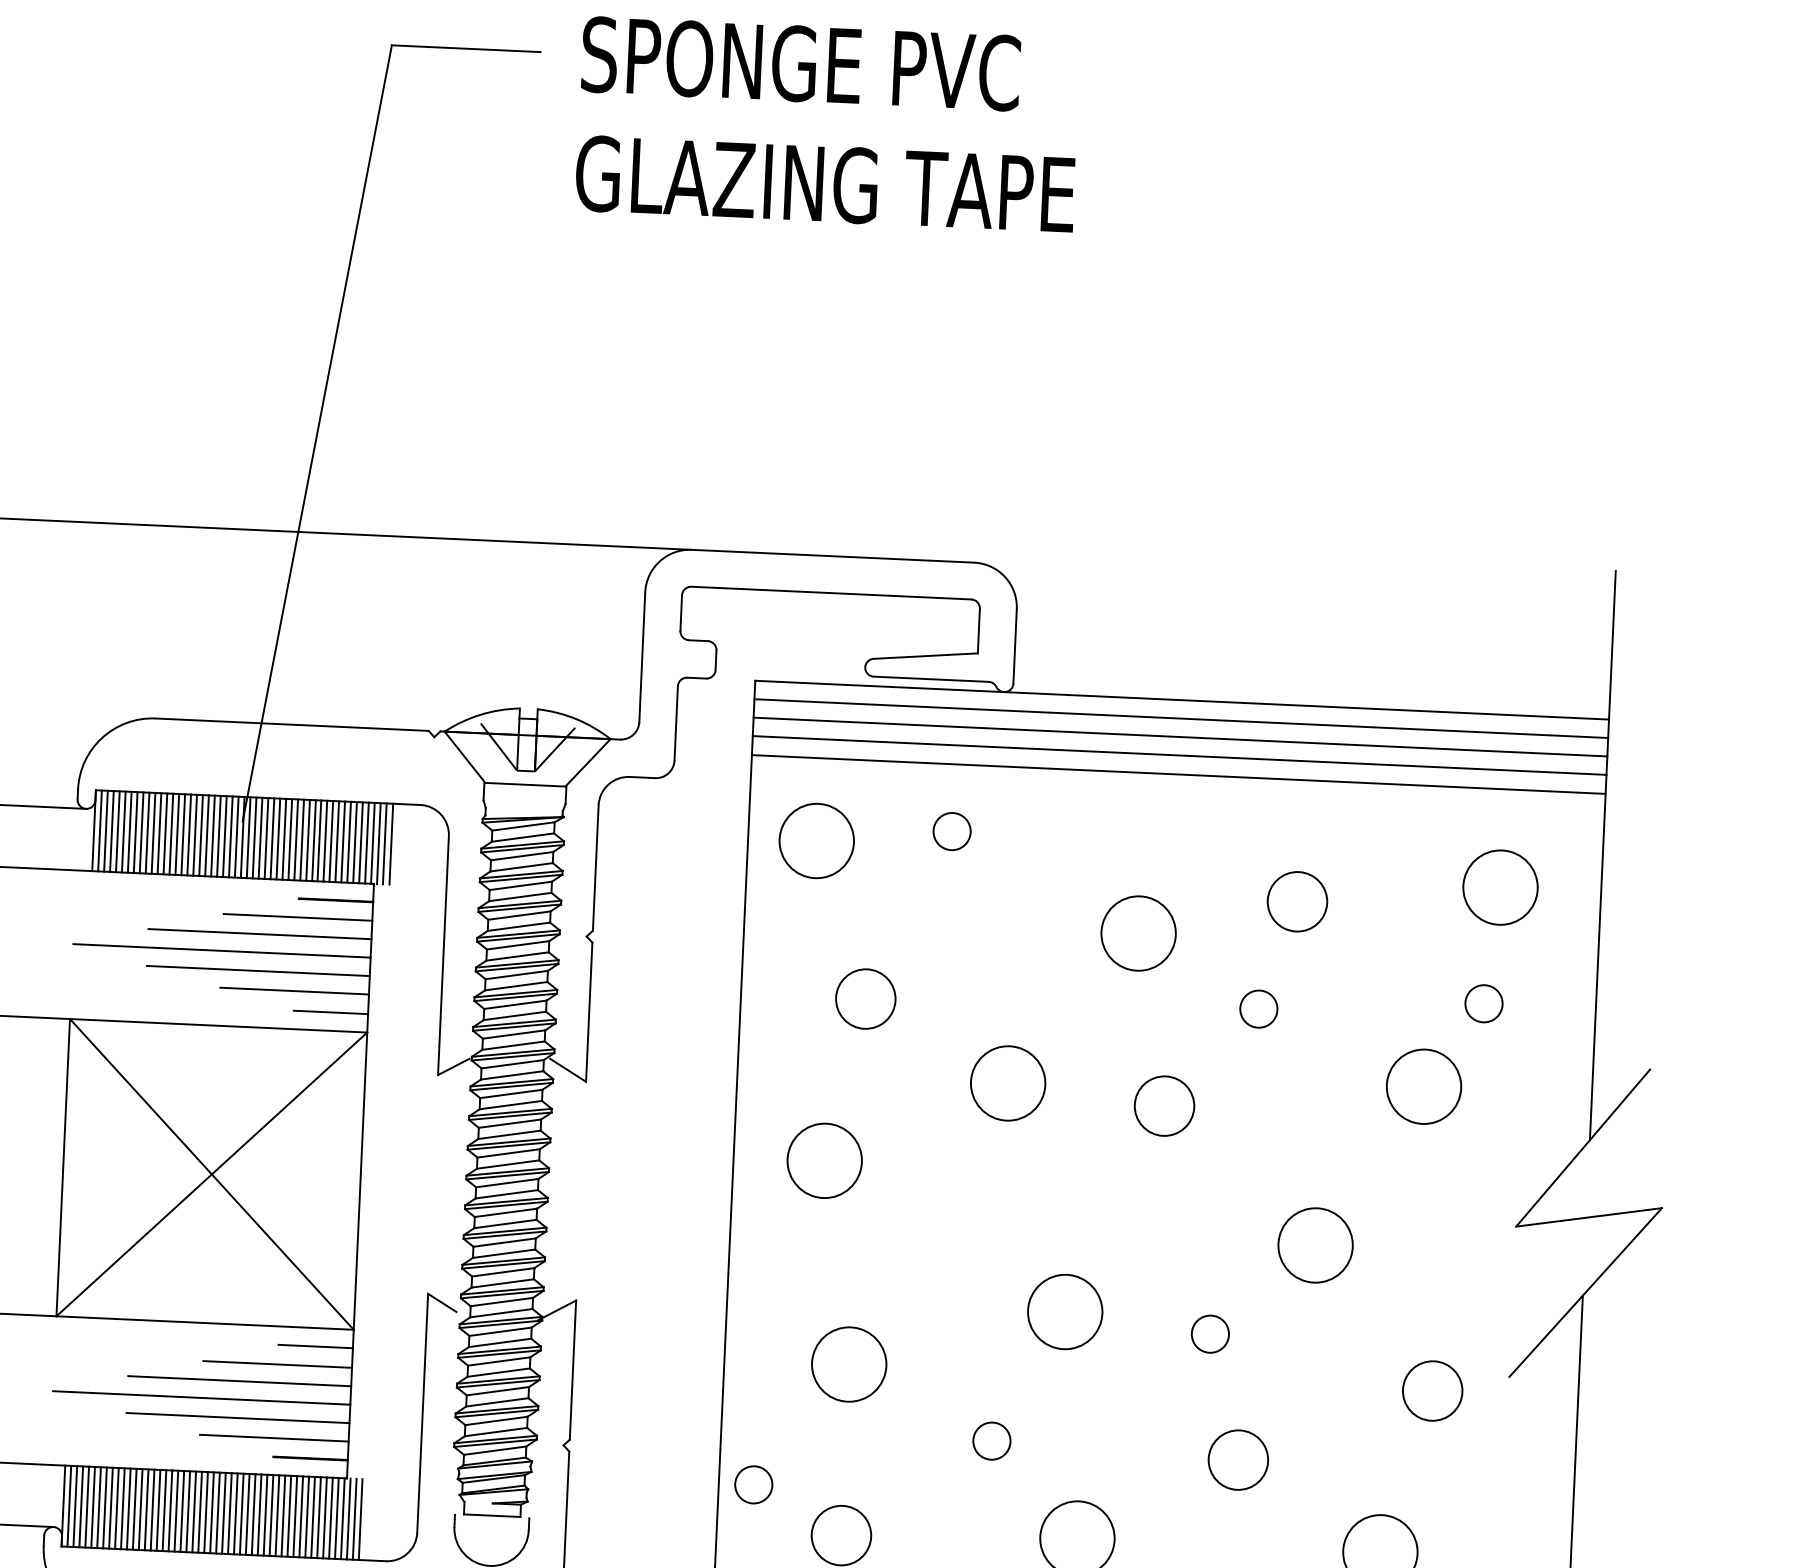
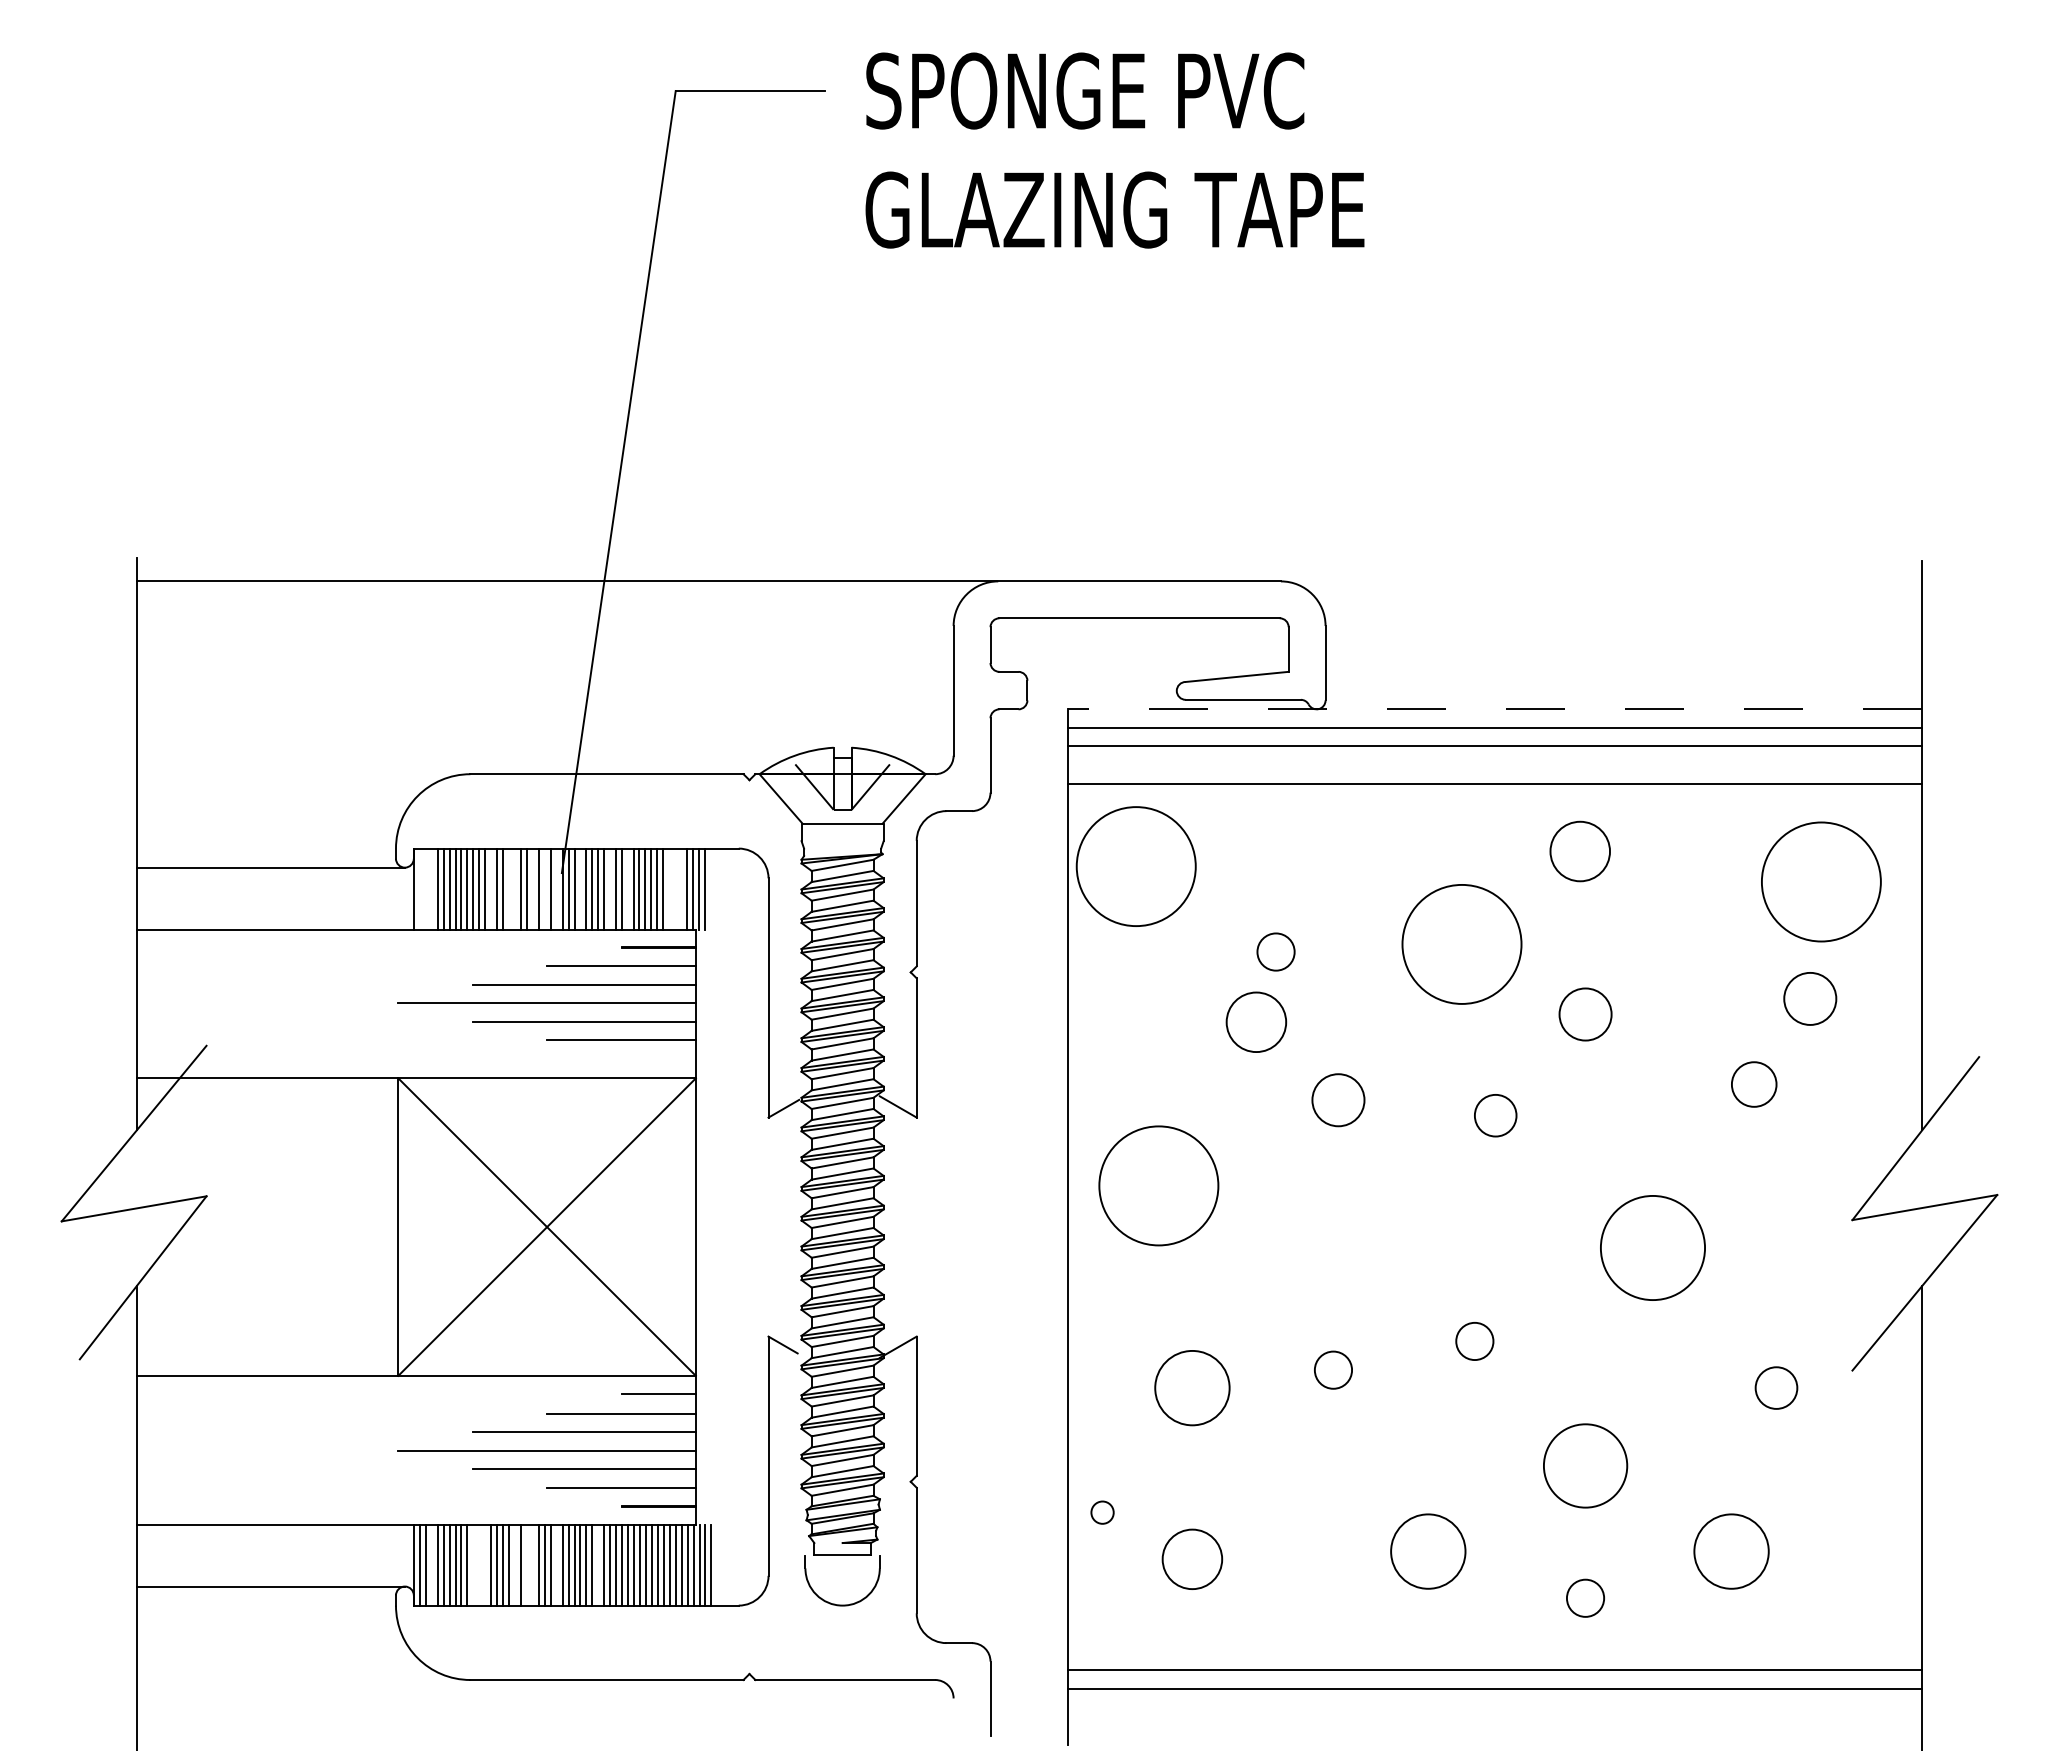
line: (1181, 700) -> (1494, 709), solid -> dashed
line: (1179, 755) -> (1494, 764), removed
line: (99, 830) -> (419, 888), removed
line: (105, 830) -> (425, 888), removed
line: (111, 830) -> (431, 888), removed
circle: (951, 831) -> (1275, 951), moved
line: (171, 833) -> (491, 888), removed
line: (189, 834) -> (509, 888), removed
line: (195, 834) -> (515, 888), removed
line: (212, 835) -> (532, 888), removed
line: (224, 836) -> (544, 888), removed
line: (236, 836) -> (556, 888), removed
line: (260, 837) -> (580, 888), removed
line: (290, 839) -> (610, 888), removed
line: (308, 839) -> (628, 888), removed
circle: (817, 840) -> (1136, 866), size x1.6
line: (349, 841) -> (669, 888), removed
line: (355, 841) -> (675, 888), removed
line: (361, 842) -> (681, 888), removed
line: (391, 843) -> (711, 888), removed
circle: (1500, 887) -> (1821, 882), size x1.6
circle: (1296, 901) -> (1579, 851), moved
circle: (1138, 933) -> (1461, 944), size x1.6
circle: (865, 998) -> (1256, 1021), moved
circle: (1483, 1003) -> (1809, 998), size x1.4
circle: (1258, 1009) -> (1585, 1014), size x1.4
line: (330, 1012) -> (658, 1059), removed
circle: (1008, 1083) -> (1338, 1100), size x0.7
circle: (1424, 1086) -> (1754, 1084), size x0.6
circle: (1164, 1105) -> (1495, 1115), size x0.7
circle: (824, 1160) -> (1158, 1185), size x1.6
circle: (1315, 1244) -> (1652, 1247), size x1.4
circle: (1064, 1311) -> (1405, 1325), removed
circle: (1210, 1334) -> (1474, 1341), moved
circle: (1432, 1390) -> (1776, 1387), size x0.7
circle: (991, 1440) -> (1333, 1369), moved
circle: (1238, 1459) -> (1585, 1465), size x1.4
circle: (753, 1484) -> (1102, 1512), size x0.6
line: (81, 1506) -> (431, 1564), removed
line: (123, 1508) -> (473, 1564), removed
line: (129, 1508) -> (479, 1564), removed
line: (135, 1508) -> (485, 1564), removed
line: (164, 1510) -> (515, 1564), removed
line: (175, 1510) -> (526, 1564), removed
line: (181, 1510) -> (532, 1564), removed
line: (205, 1511) -> (556, 1564), removed
line: (247, 1513) -> (598, 1564), removed

